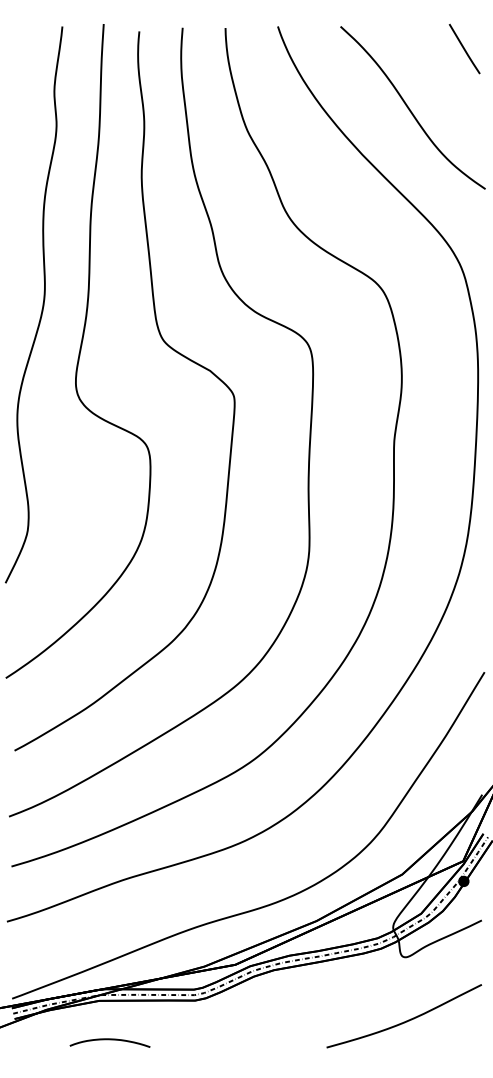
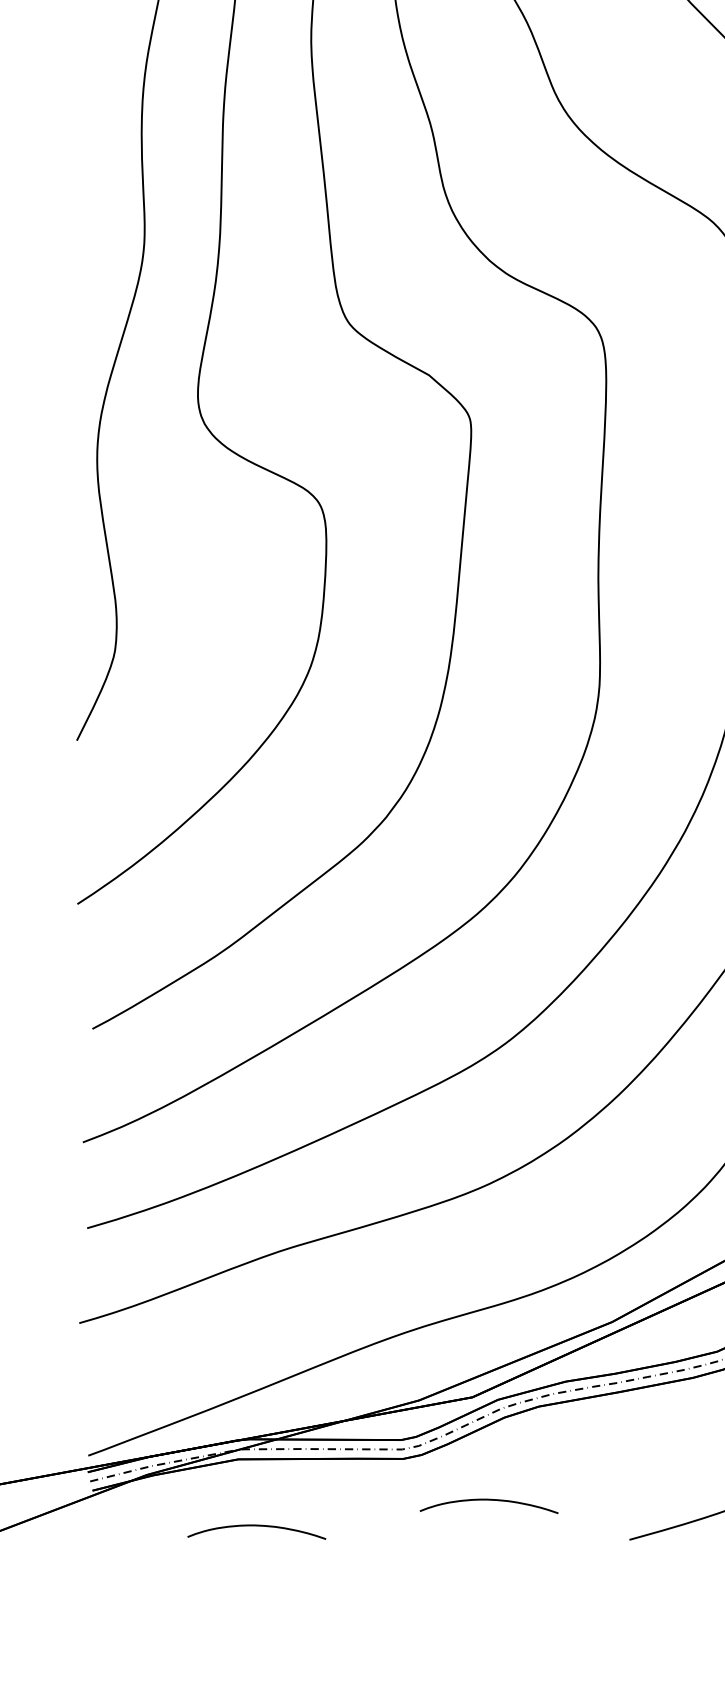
curve: (244, 1025) -> (488, 1501), added

